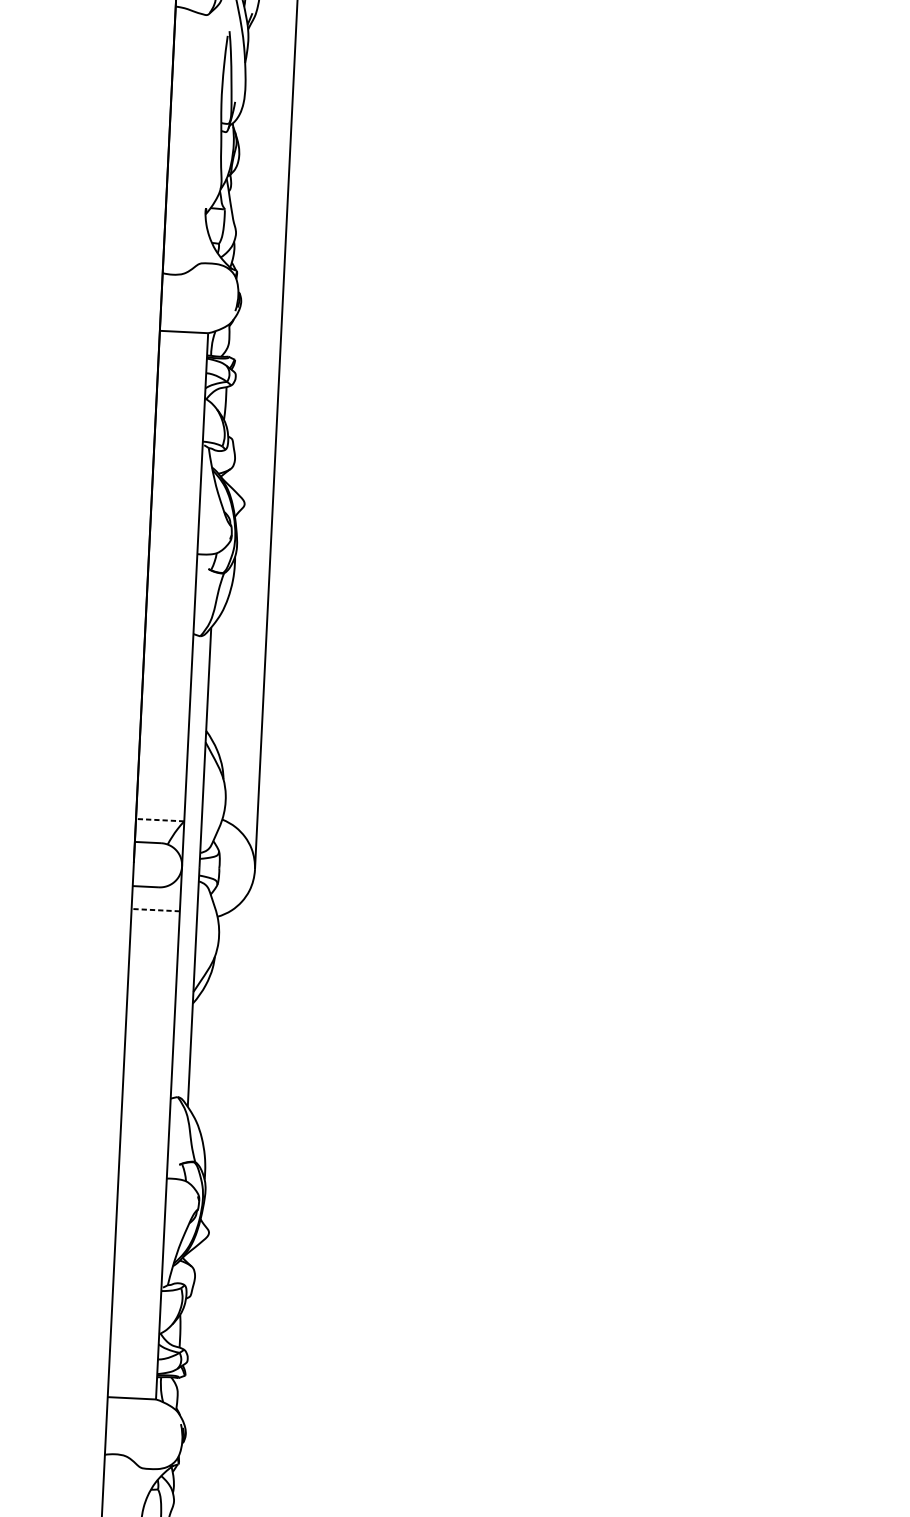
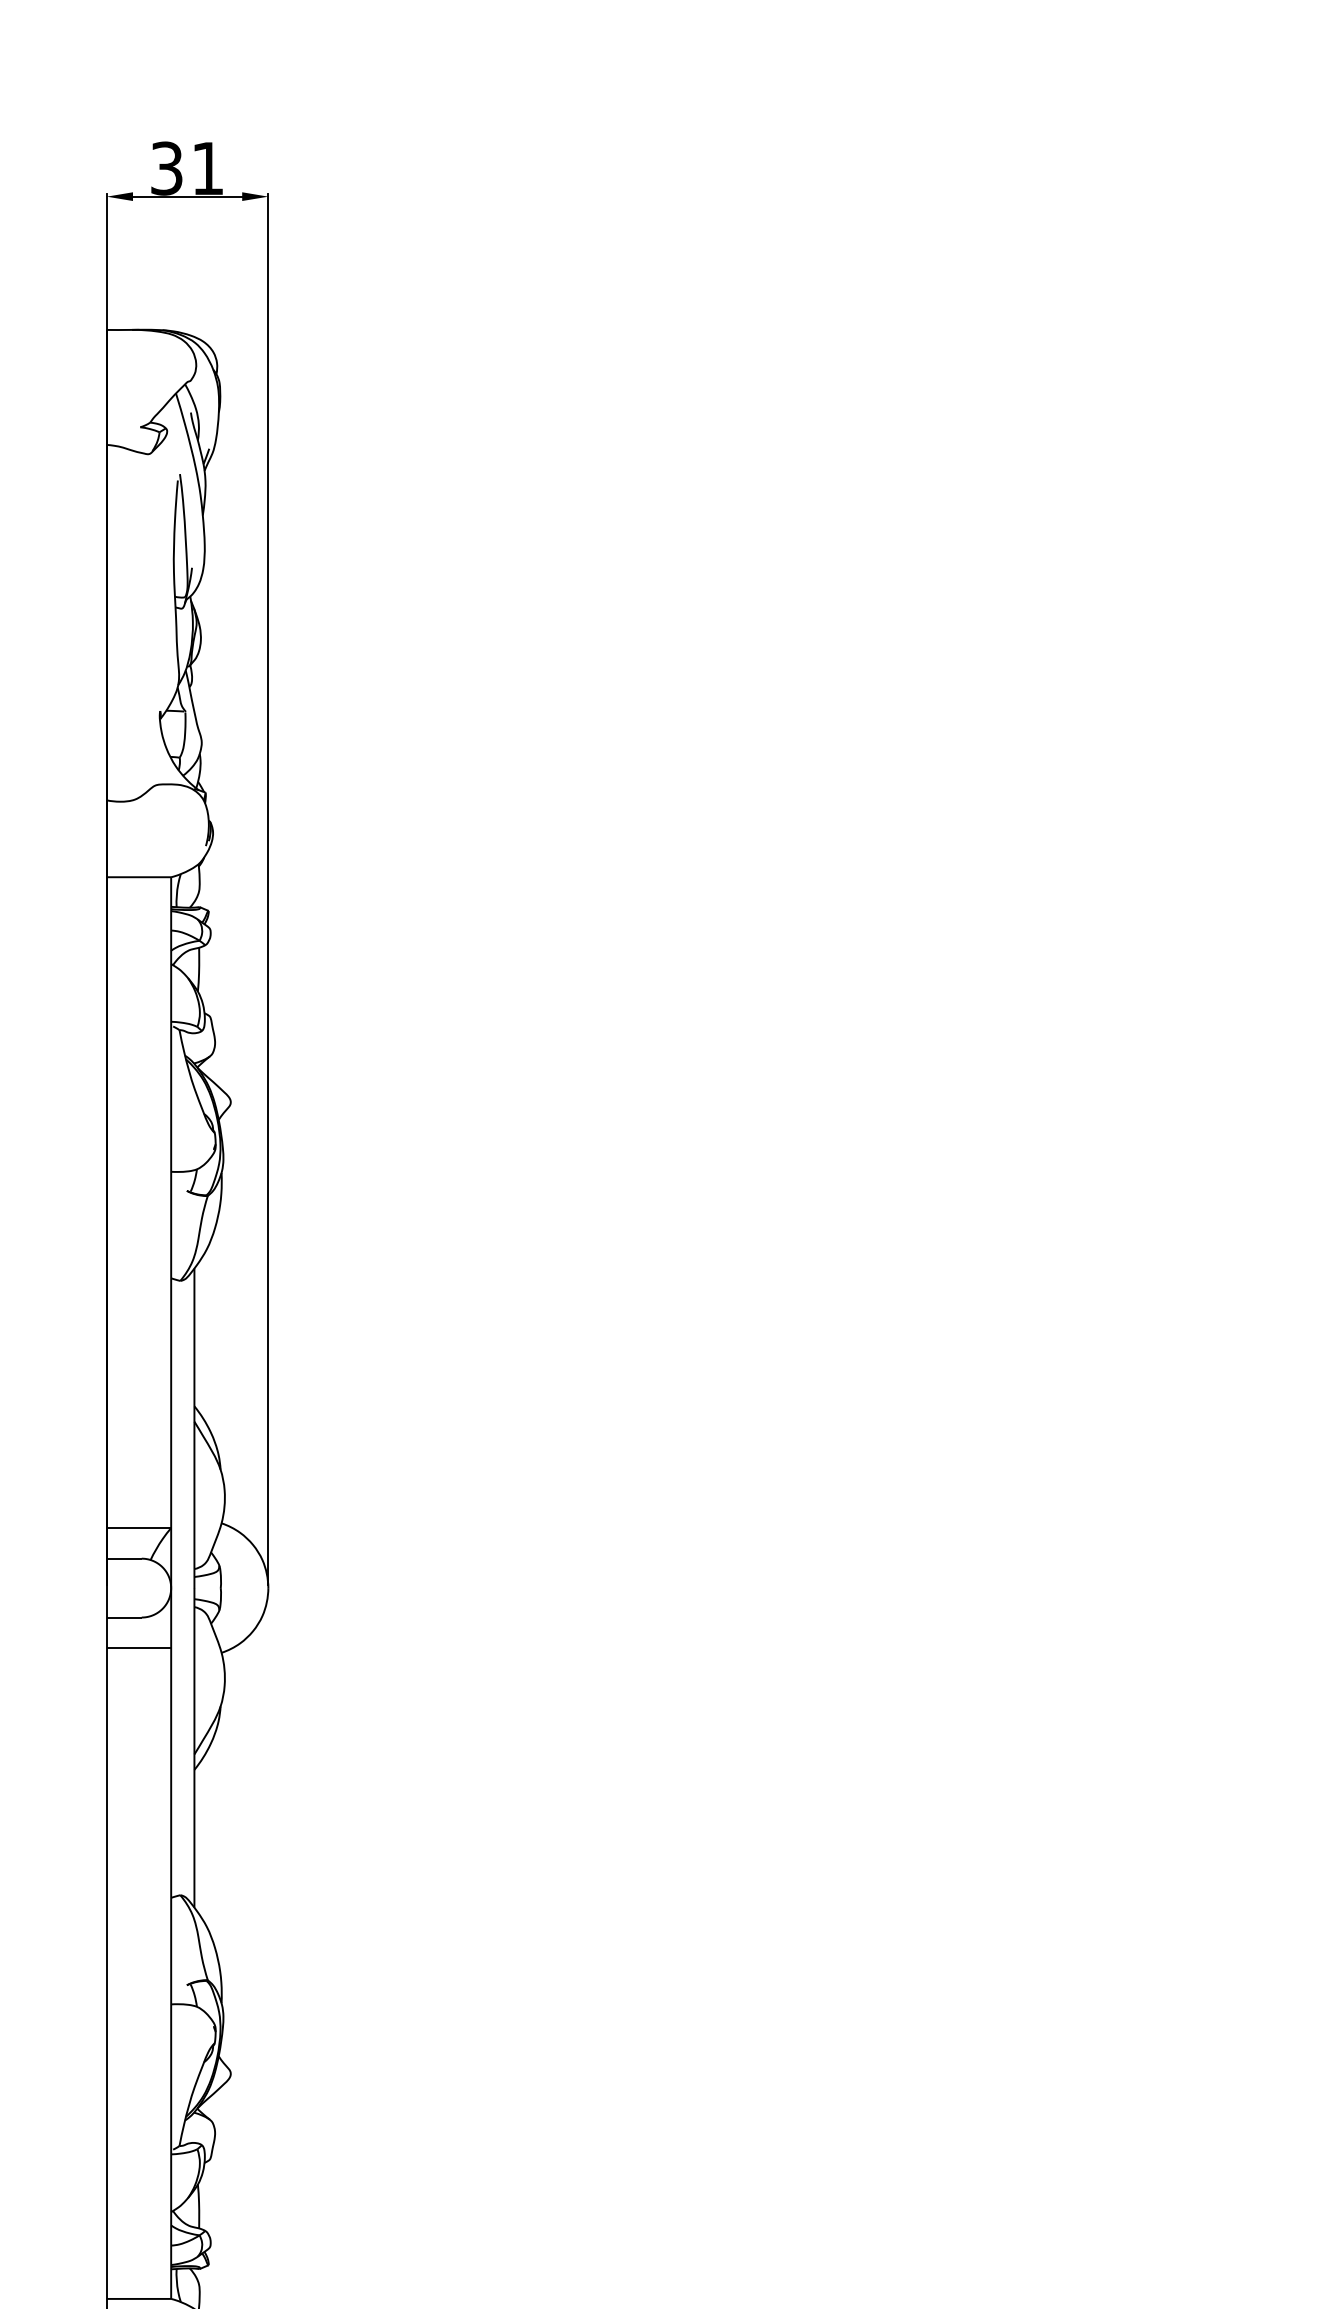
line: (159, 820) -> (138, 1528), dashed -> solid
line: (155, 910) -> (138, 1648), dashed -> solid

